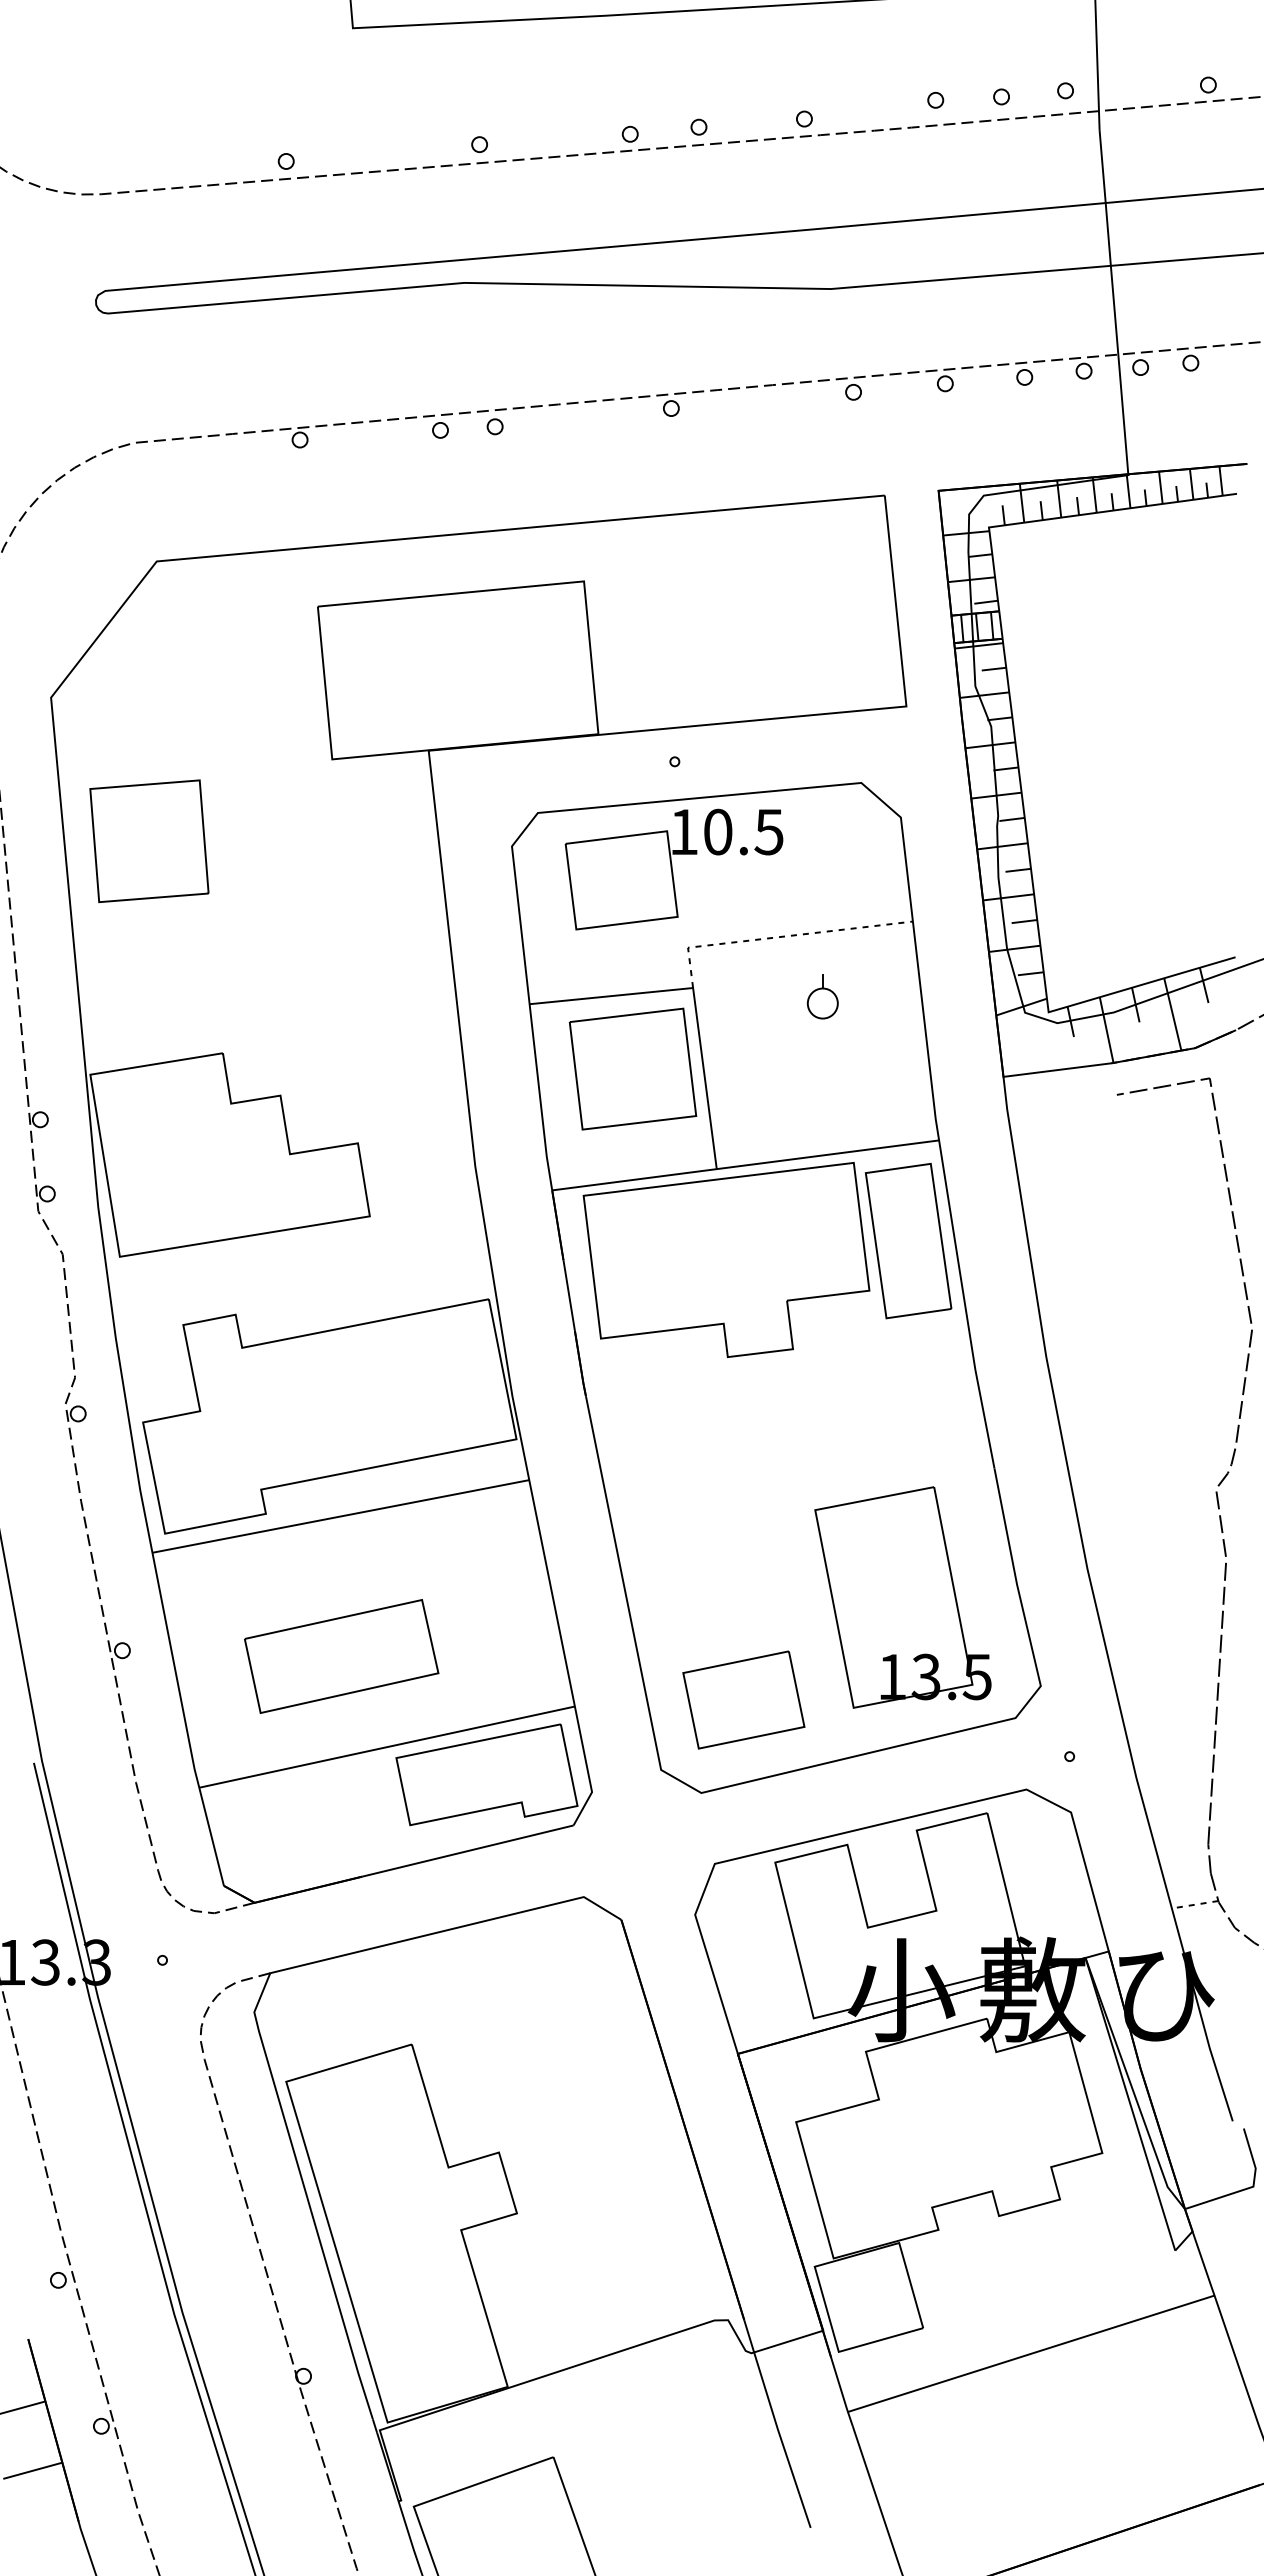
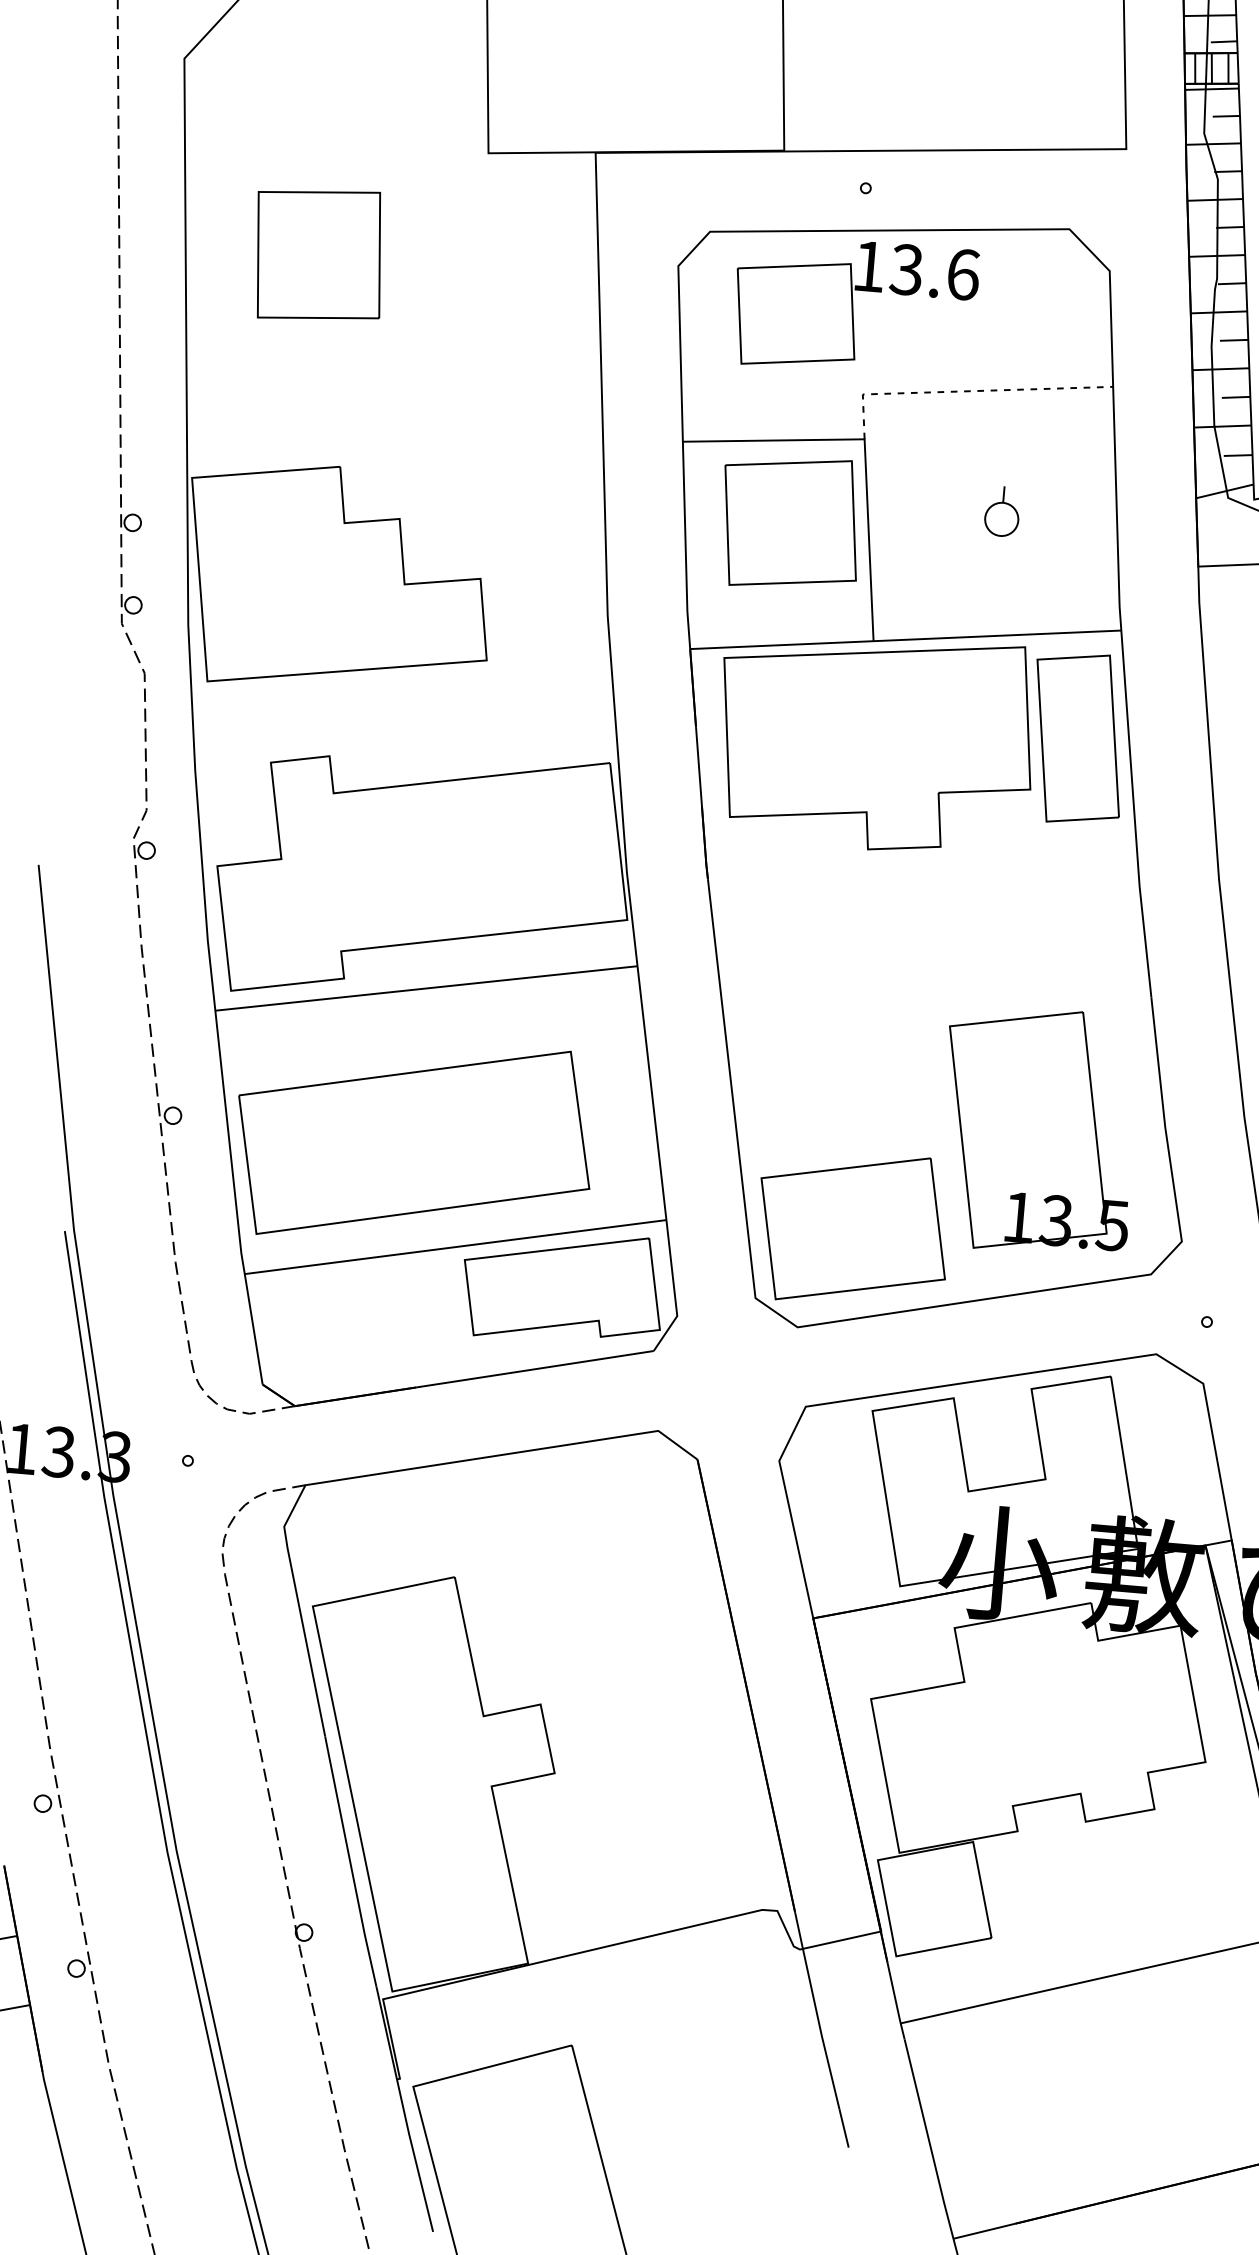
text: (743, 831) -> (934, 271), 10.5 -> 13.6
part: (149, 841) -> (319, 255), moved
part: (822, 996) -> (1002, 511), moved
part: (341, 1656) -> (413, 1142), size x1.67
part: (743, 1699) -> (852, 1228), size x1.43

